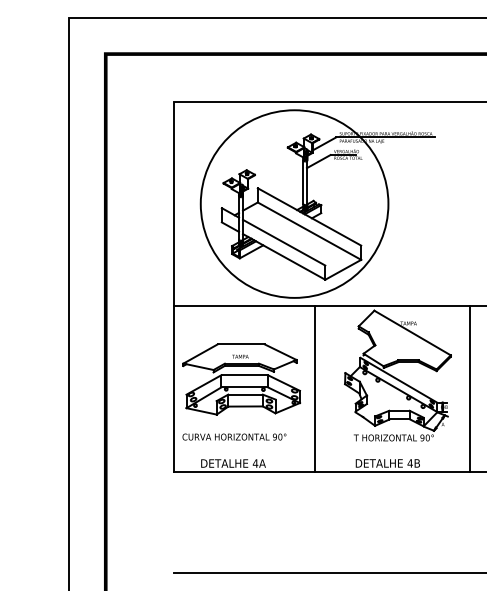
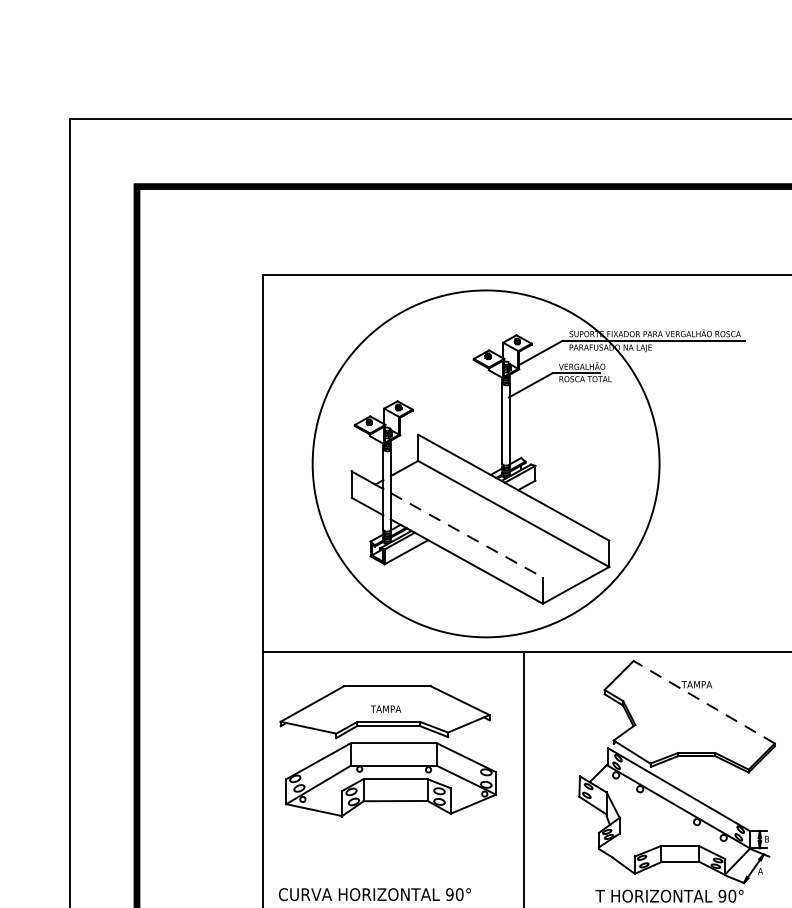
line: (284, 242) -> (467, 534), solid -> dashed
line: (412, 332) -> (704, 701), solid -> dashed
part: (241, 379) -> (387, 751), moved

